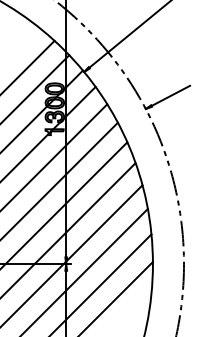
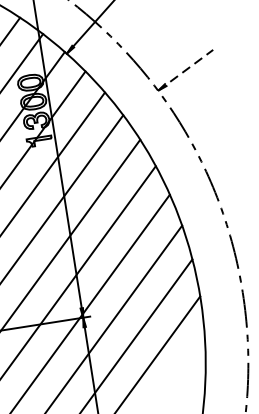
line: (168, 97) -> (186, 70), solid -> dashed

